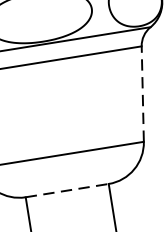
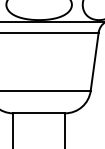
line: (142, 93) -> (94, 61), dashed -> solid
line: (67, 190) -> (39, 113), dashed -> solid

